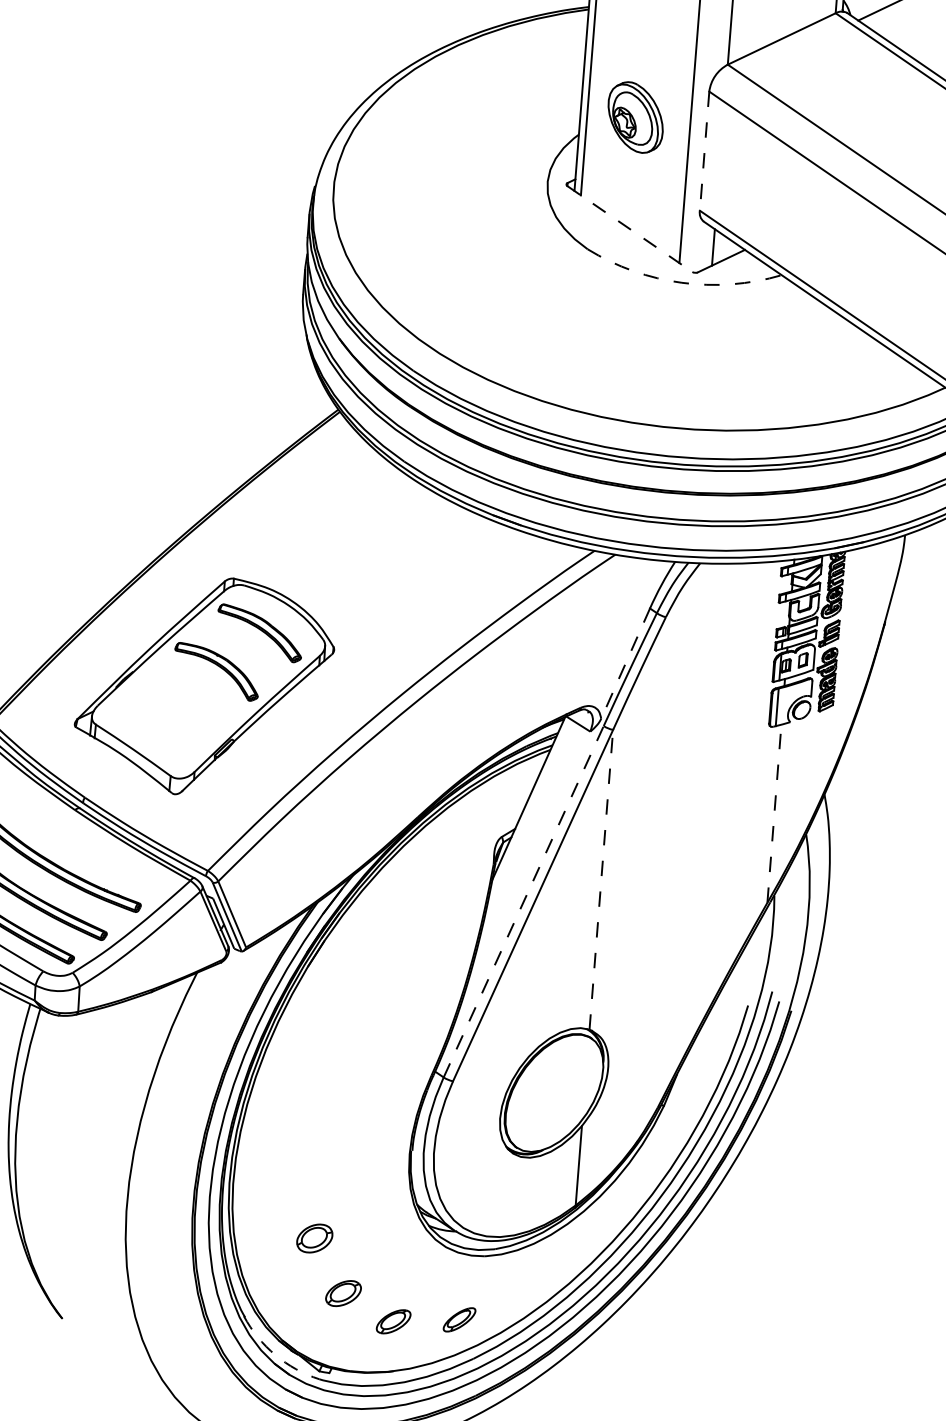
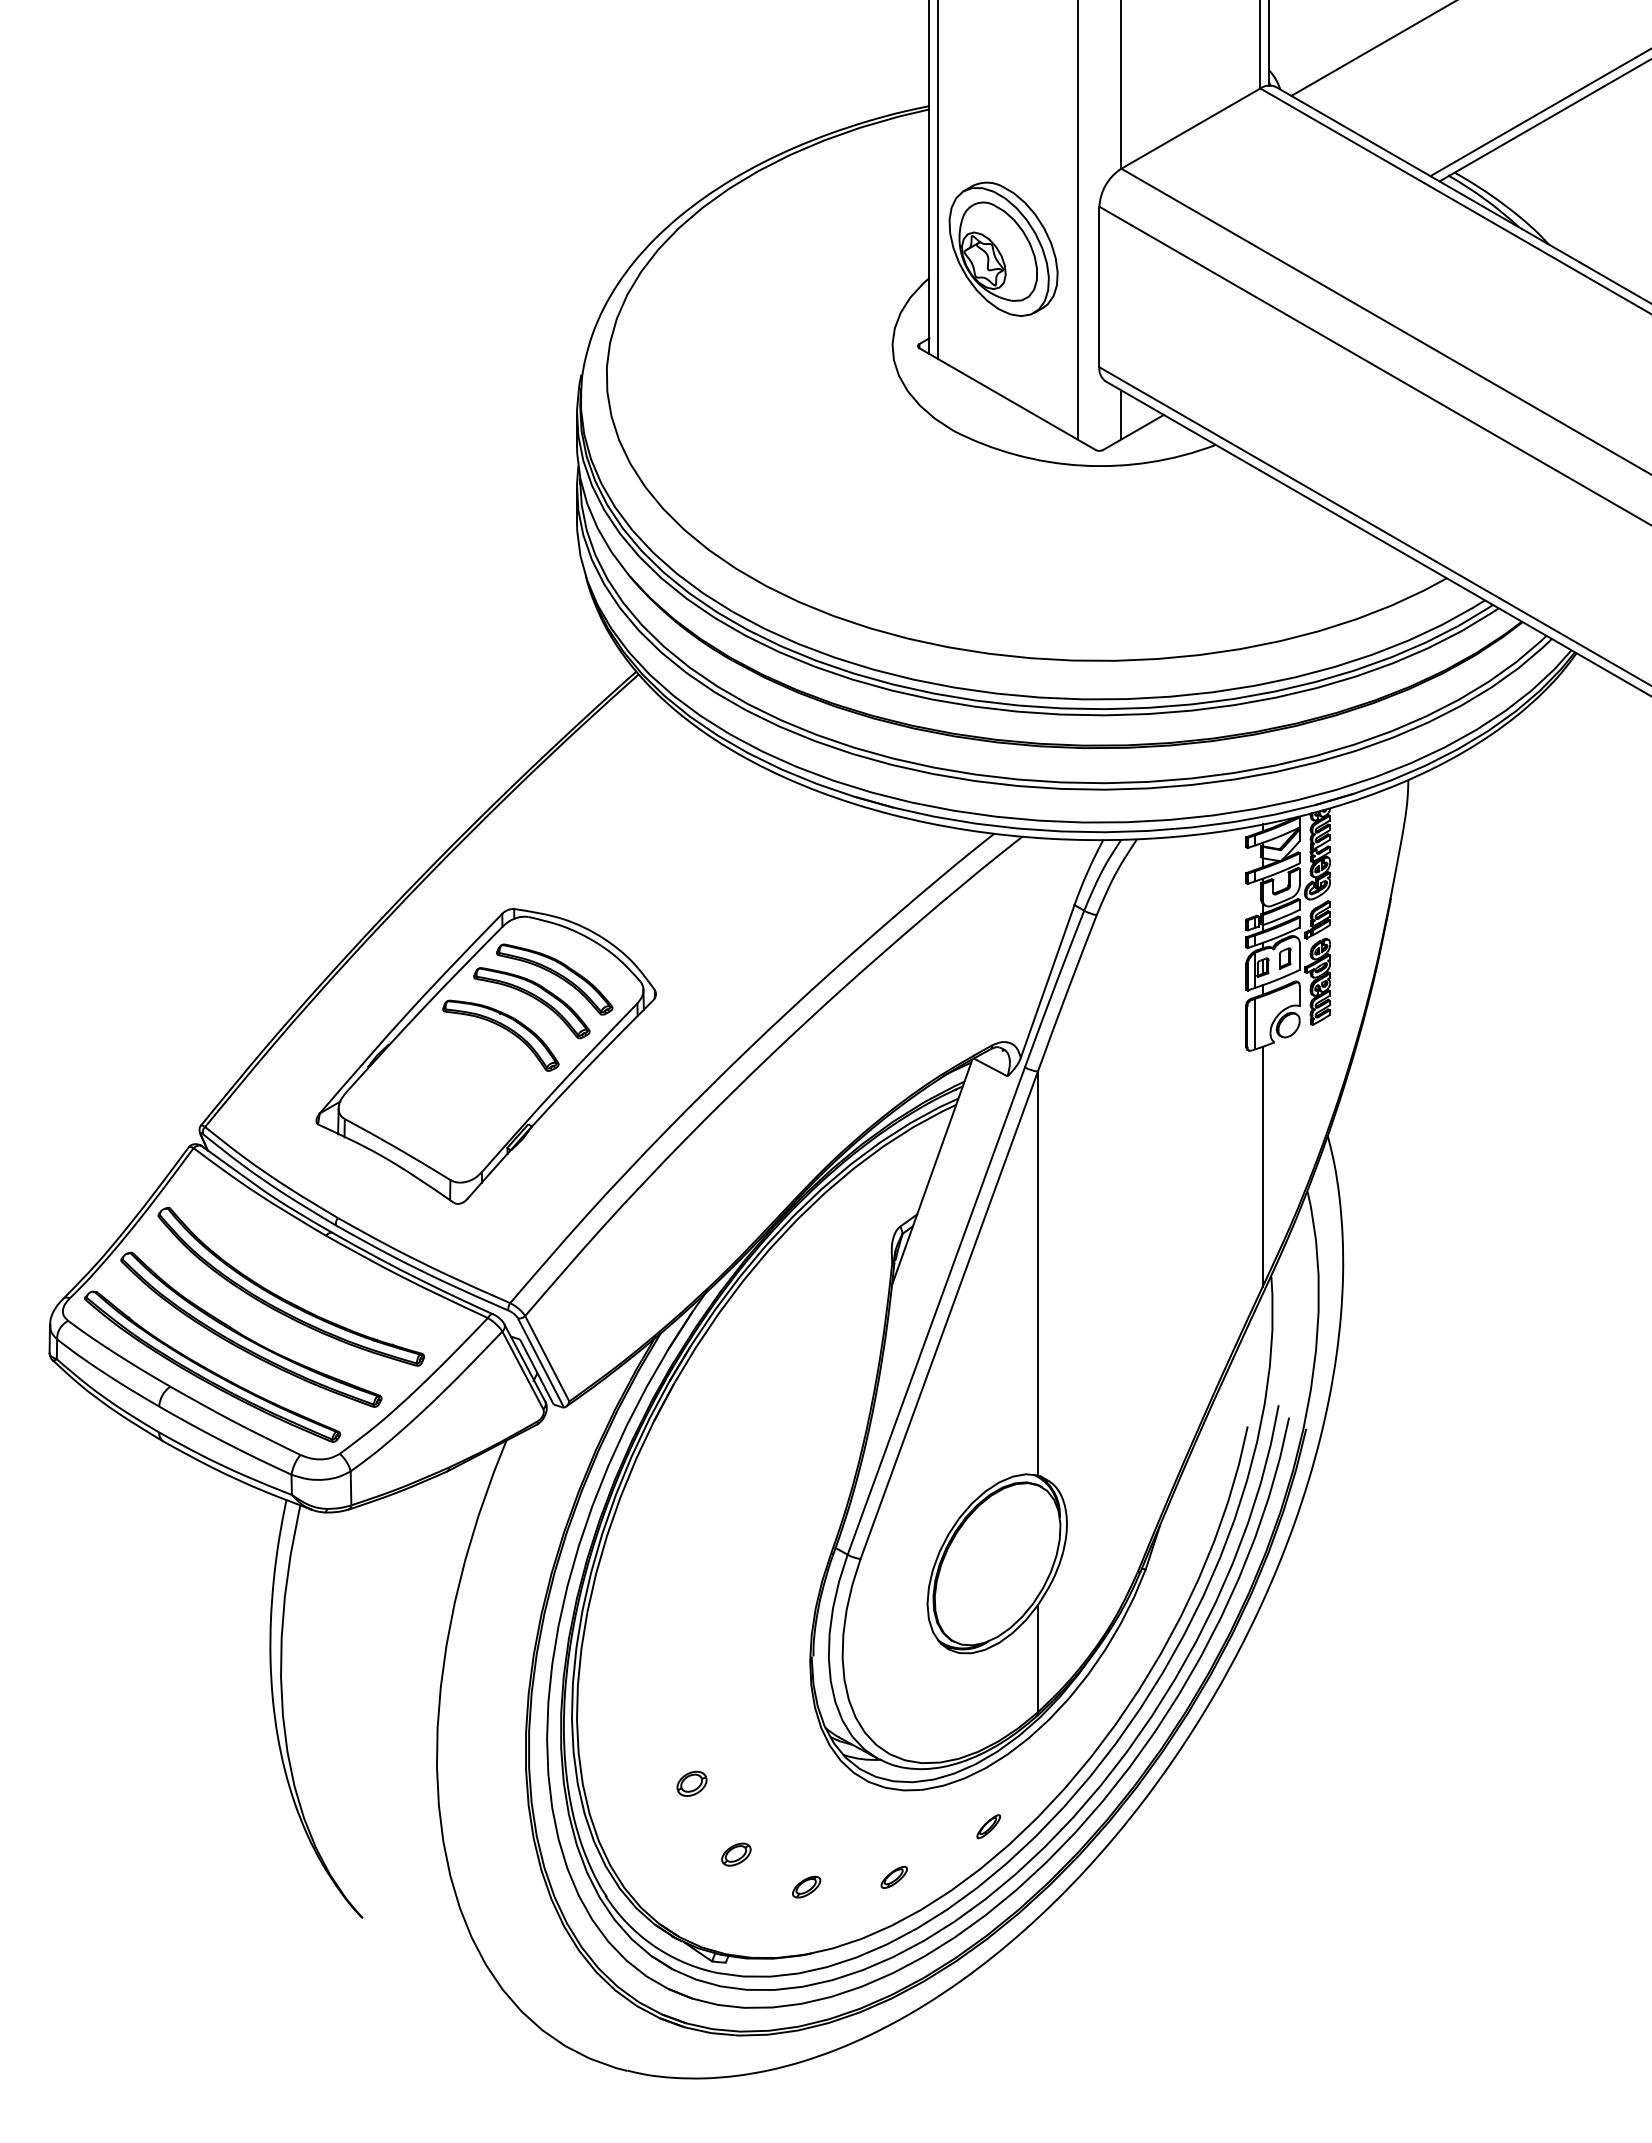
part: (635, 117) -> (1003, 248), size x1.43
line: (704, 151) -> (1099, 287), dashed -> solid
line: (629, 229) -> (1007, 399), dashed -> solid
arc: (681, 282) -> (1082, 465), dashed -> solid
part: (241, 649) -> (531, 1003), added
line: (625, 663) -> (1047, 981), dashed -> solid
line: (774, 813) -> (1262, 1166), dashed -> solid
line: (601, 879) -> (1037, 1273), dashed -> solid
line: (523, 901) -> (936, 1310), dashed -> solid
part: (314, 1238) -> (691, 1783), size x0.62
part: (532, 1287) -> (988, 1826), added
part: (343, 1293) -> (736, 1854), size x0.62
part: (458, 1318) -> (893, 1876), size x0.62
part: (393, 1321) -> (806, 1886), size x0.62
arc: (275, 1355) -> (651, 1944), dashed -> solid

